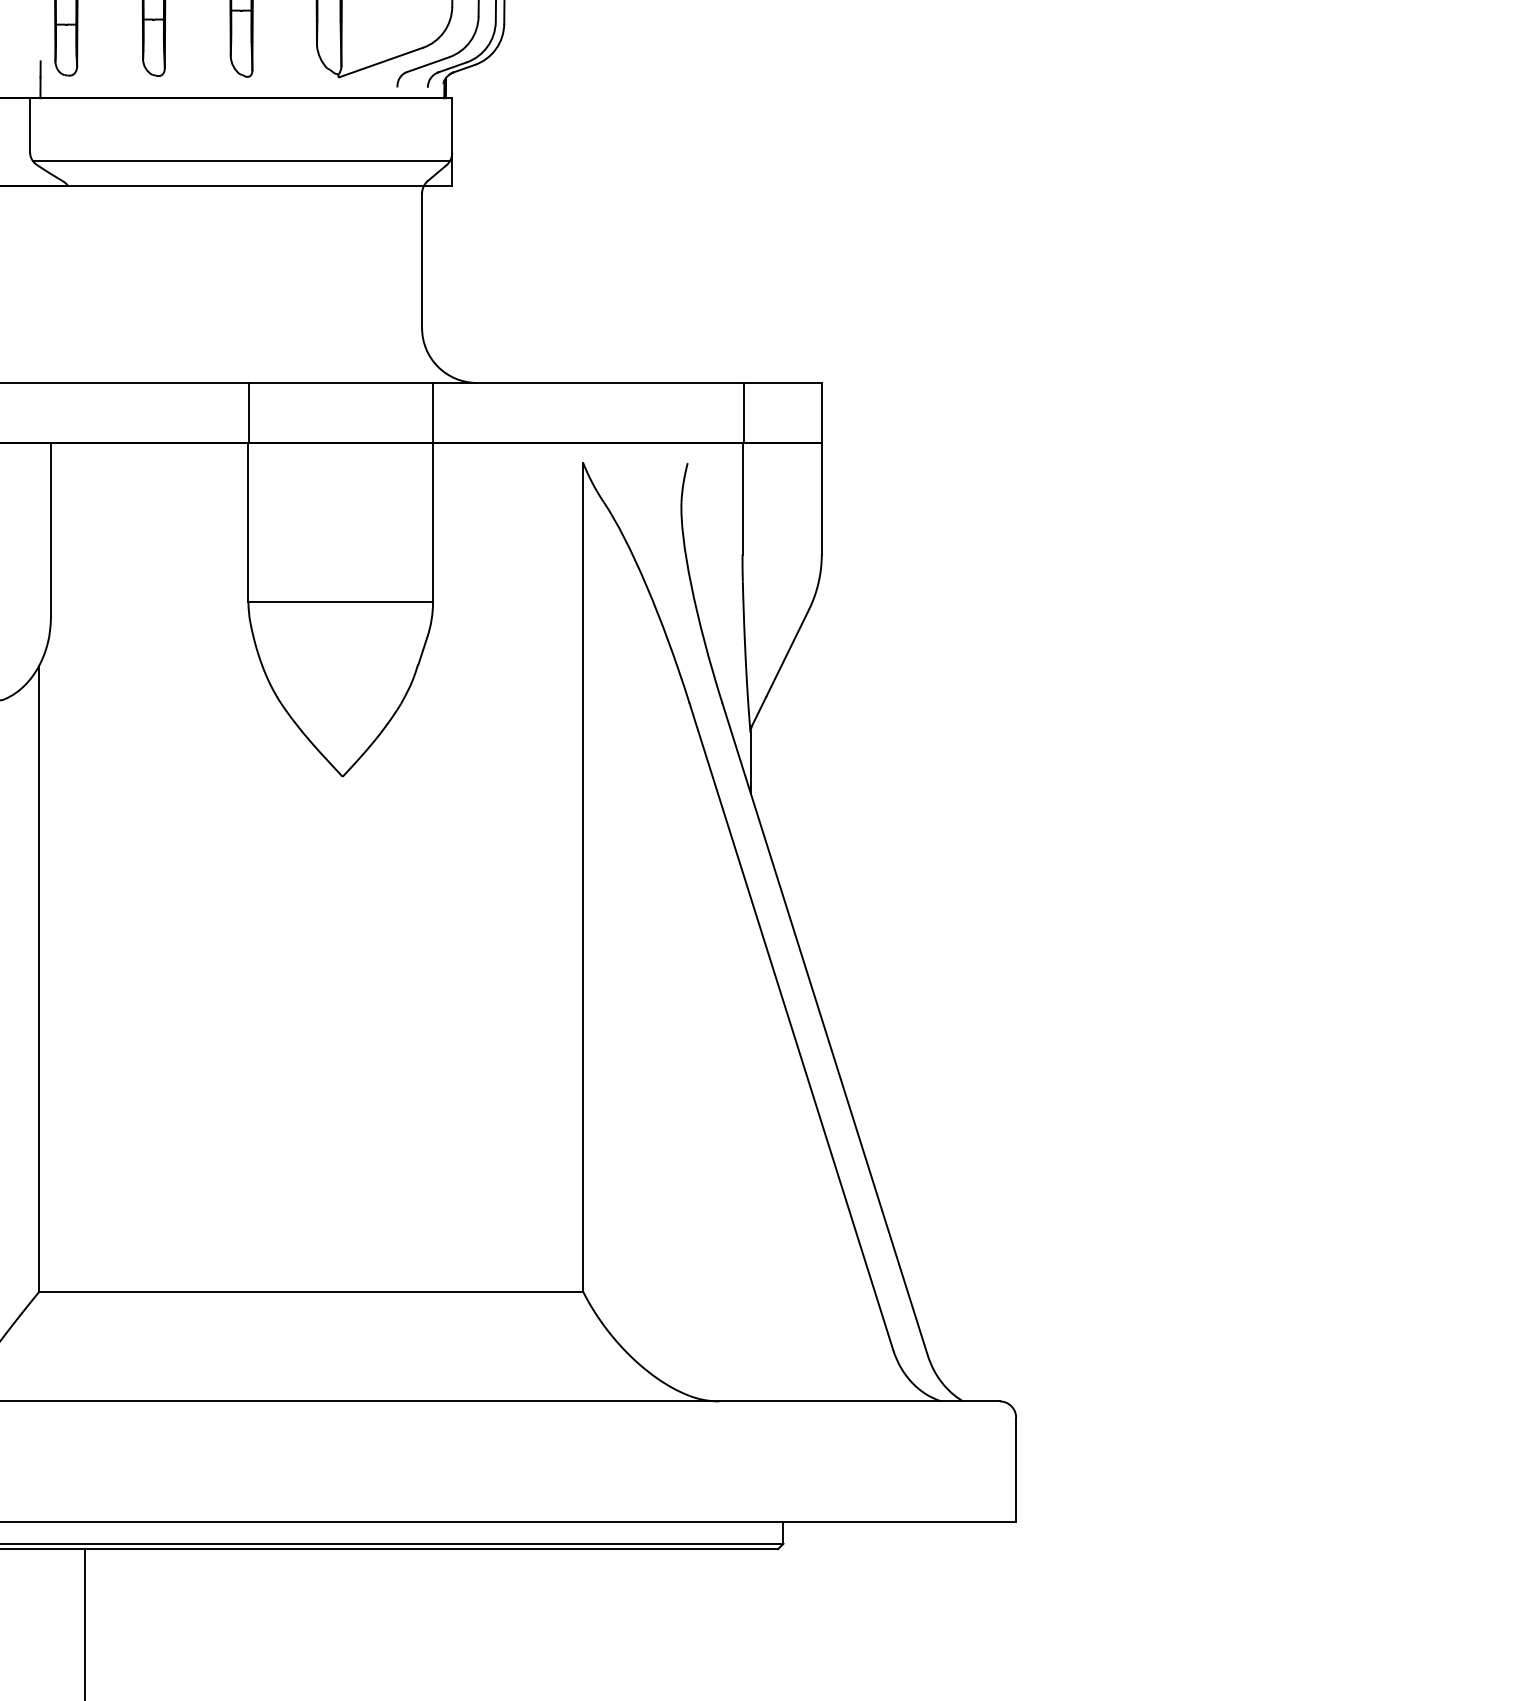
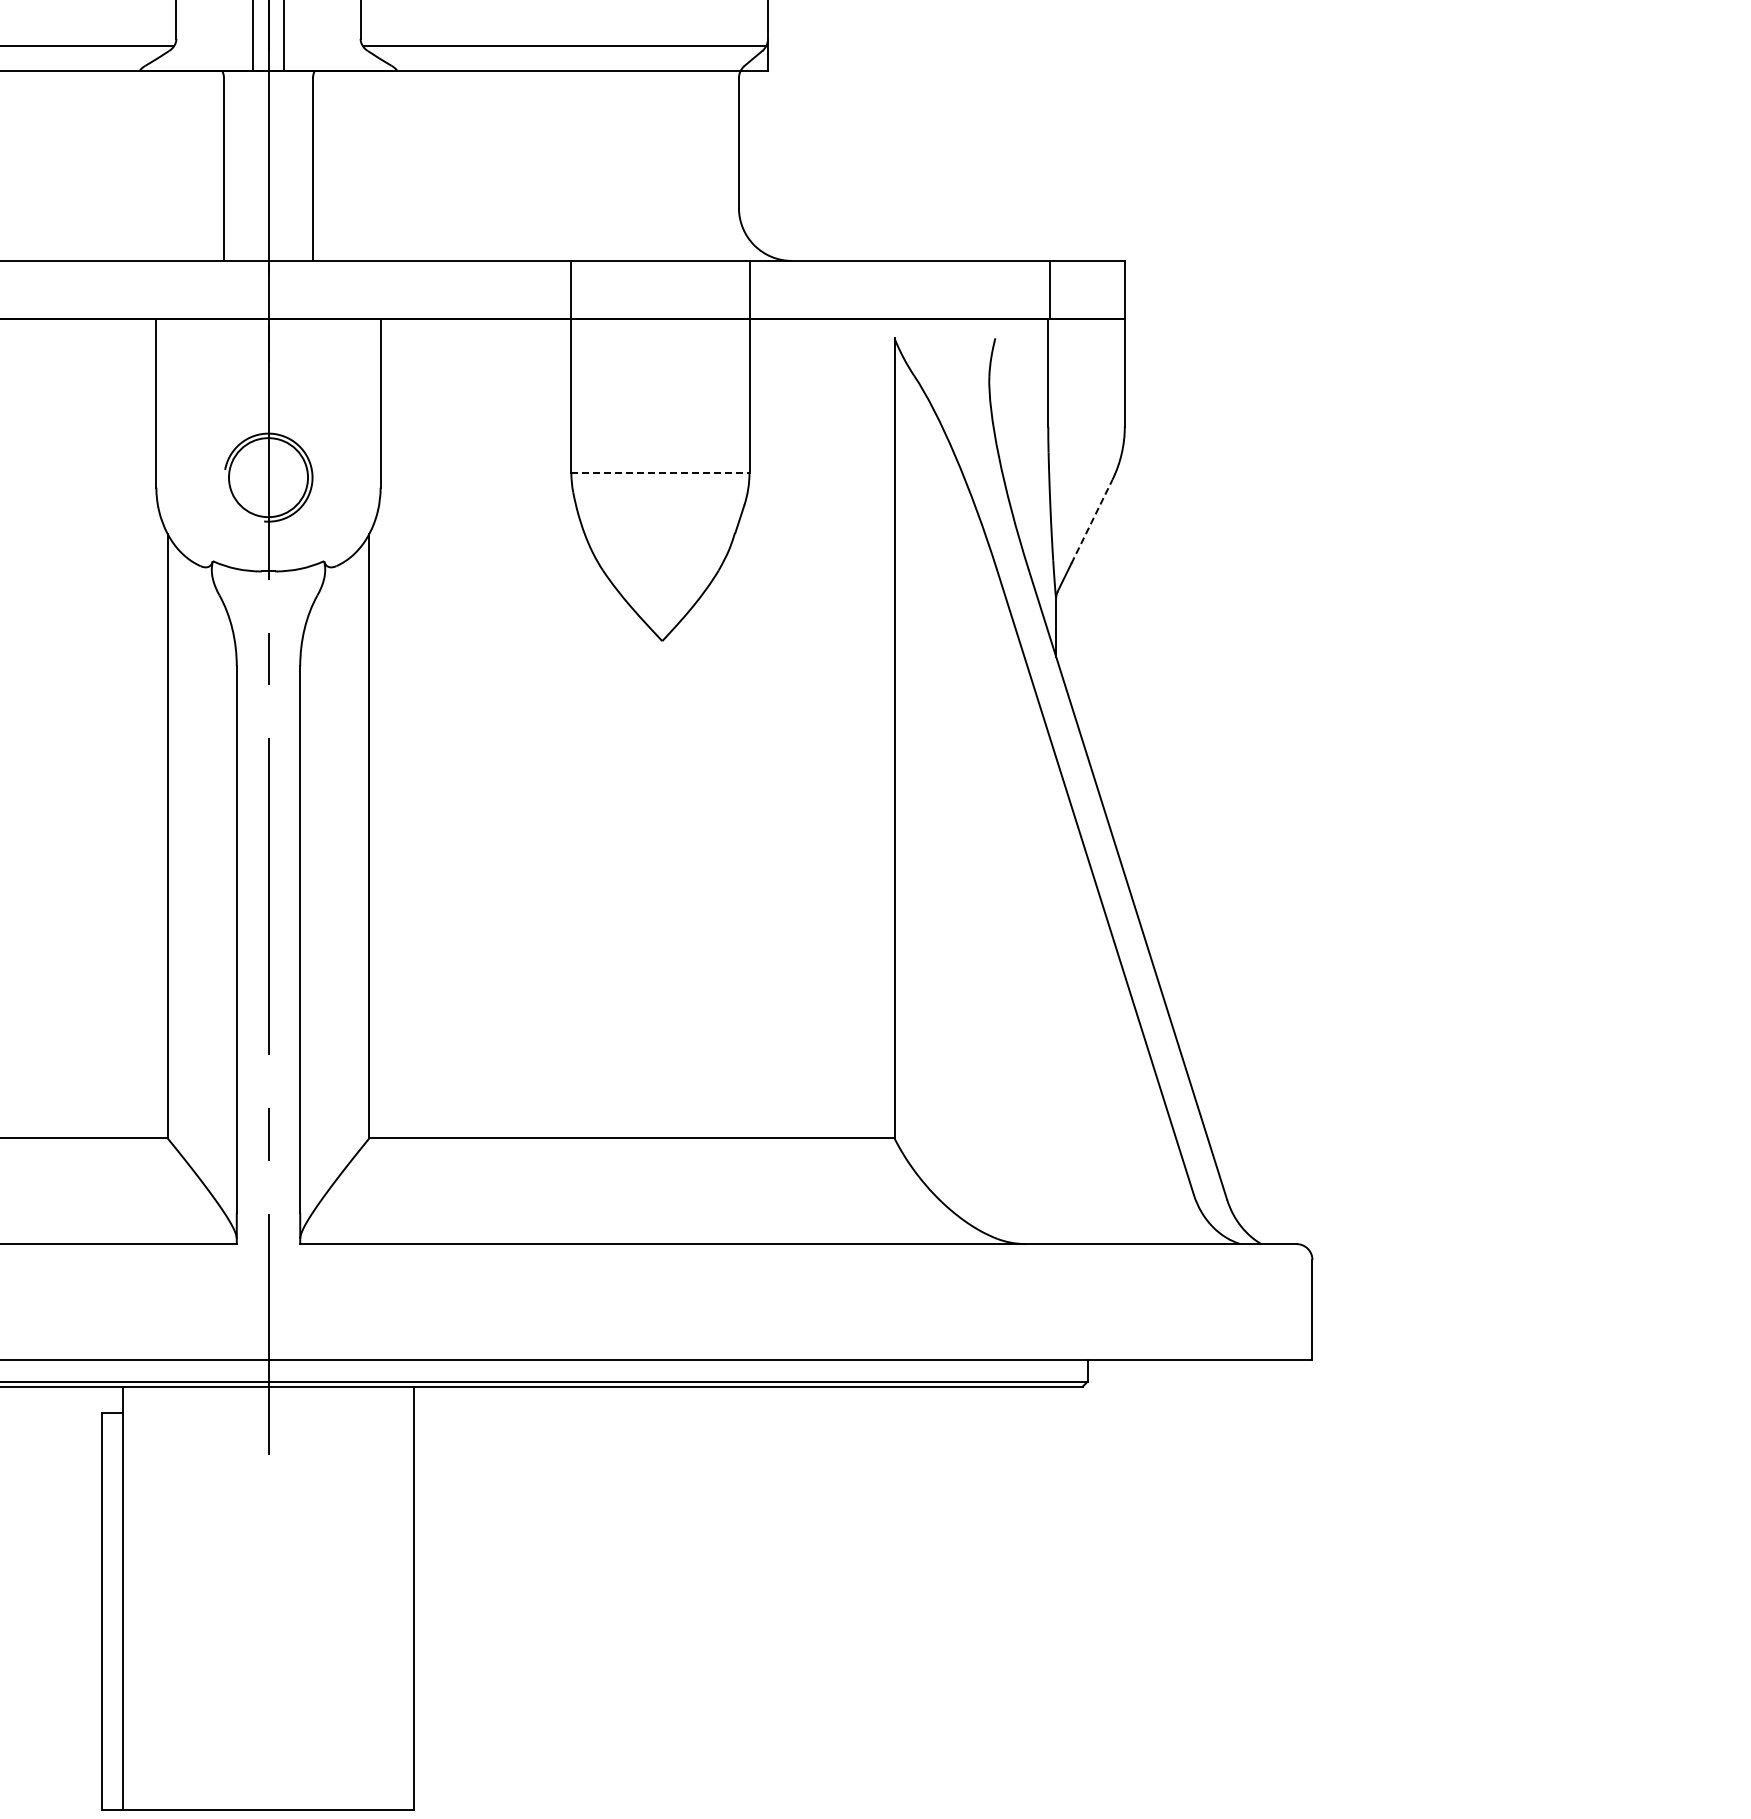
line: (340, 602) -> (660, 472), solid -> dashed
line: (787, 652) -> (1091, 521), solid -> dashed

